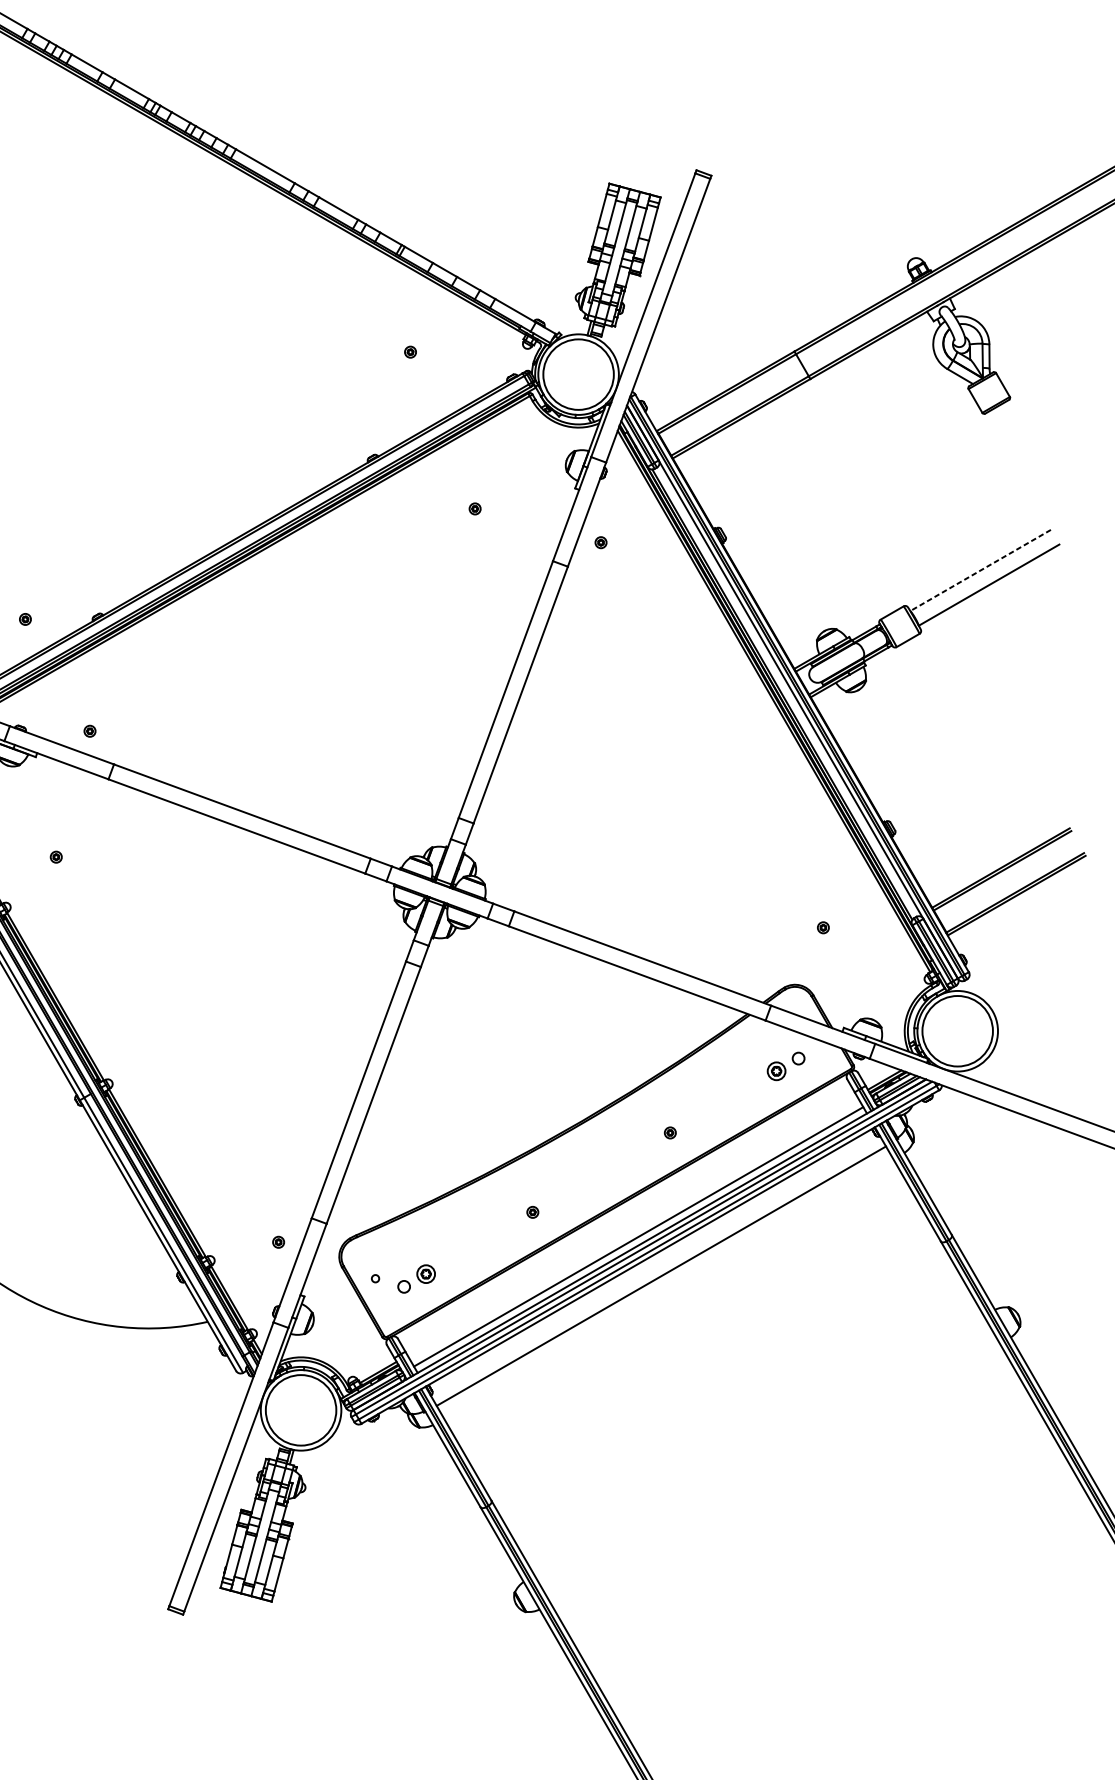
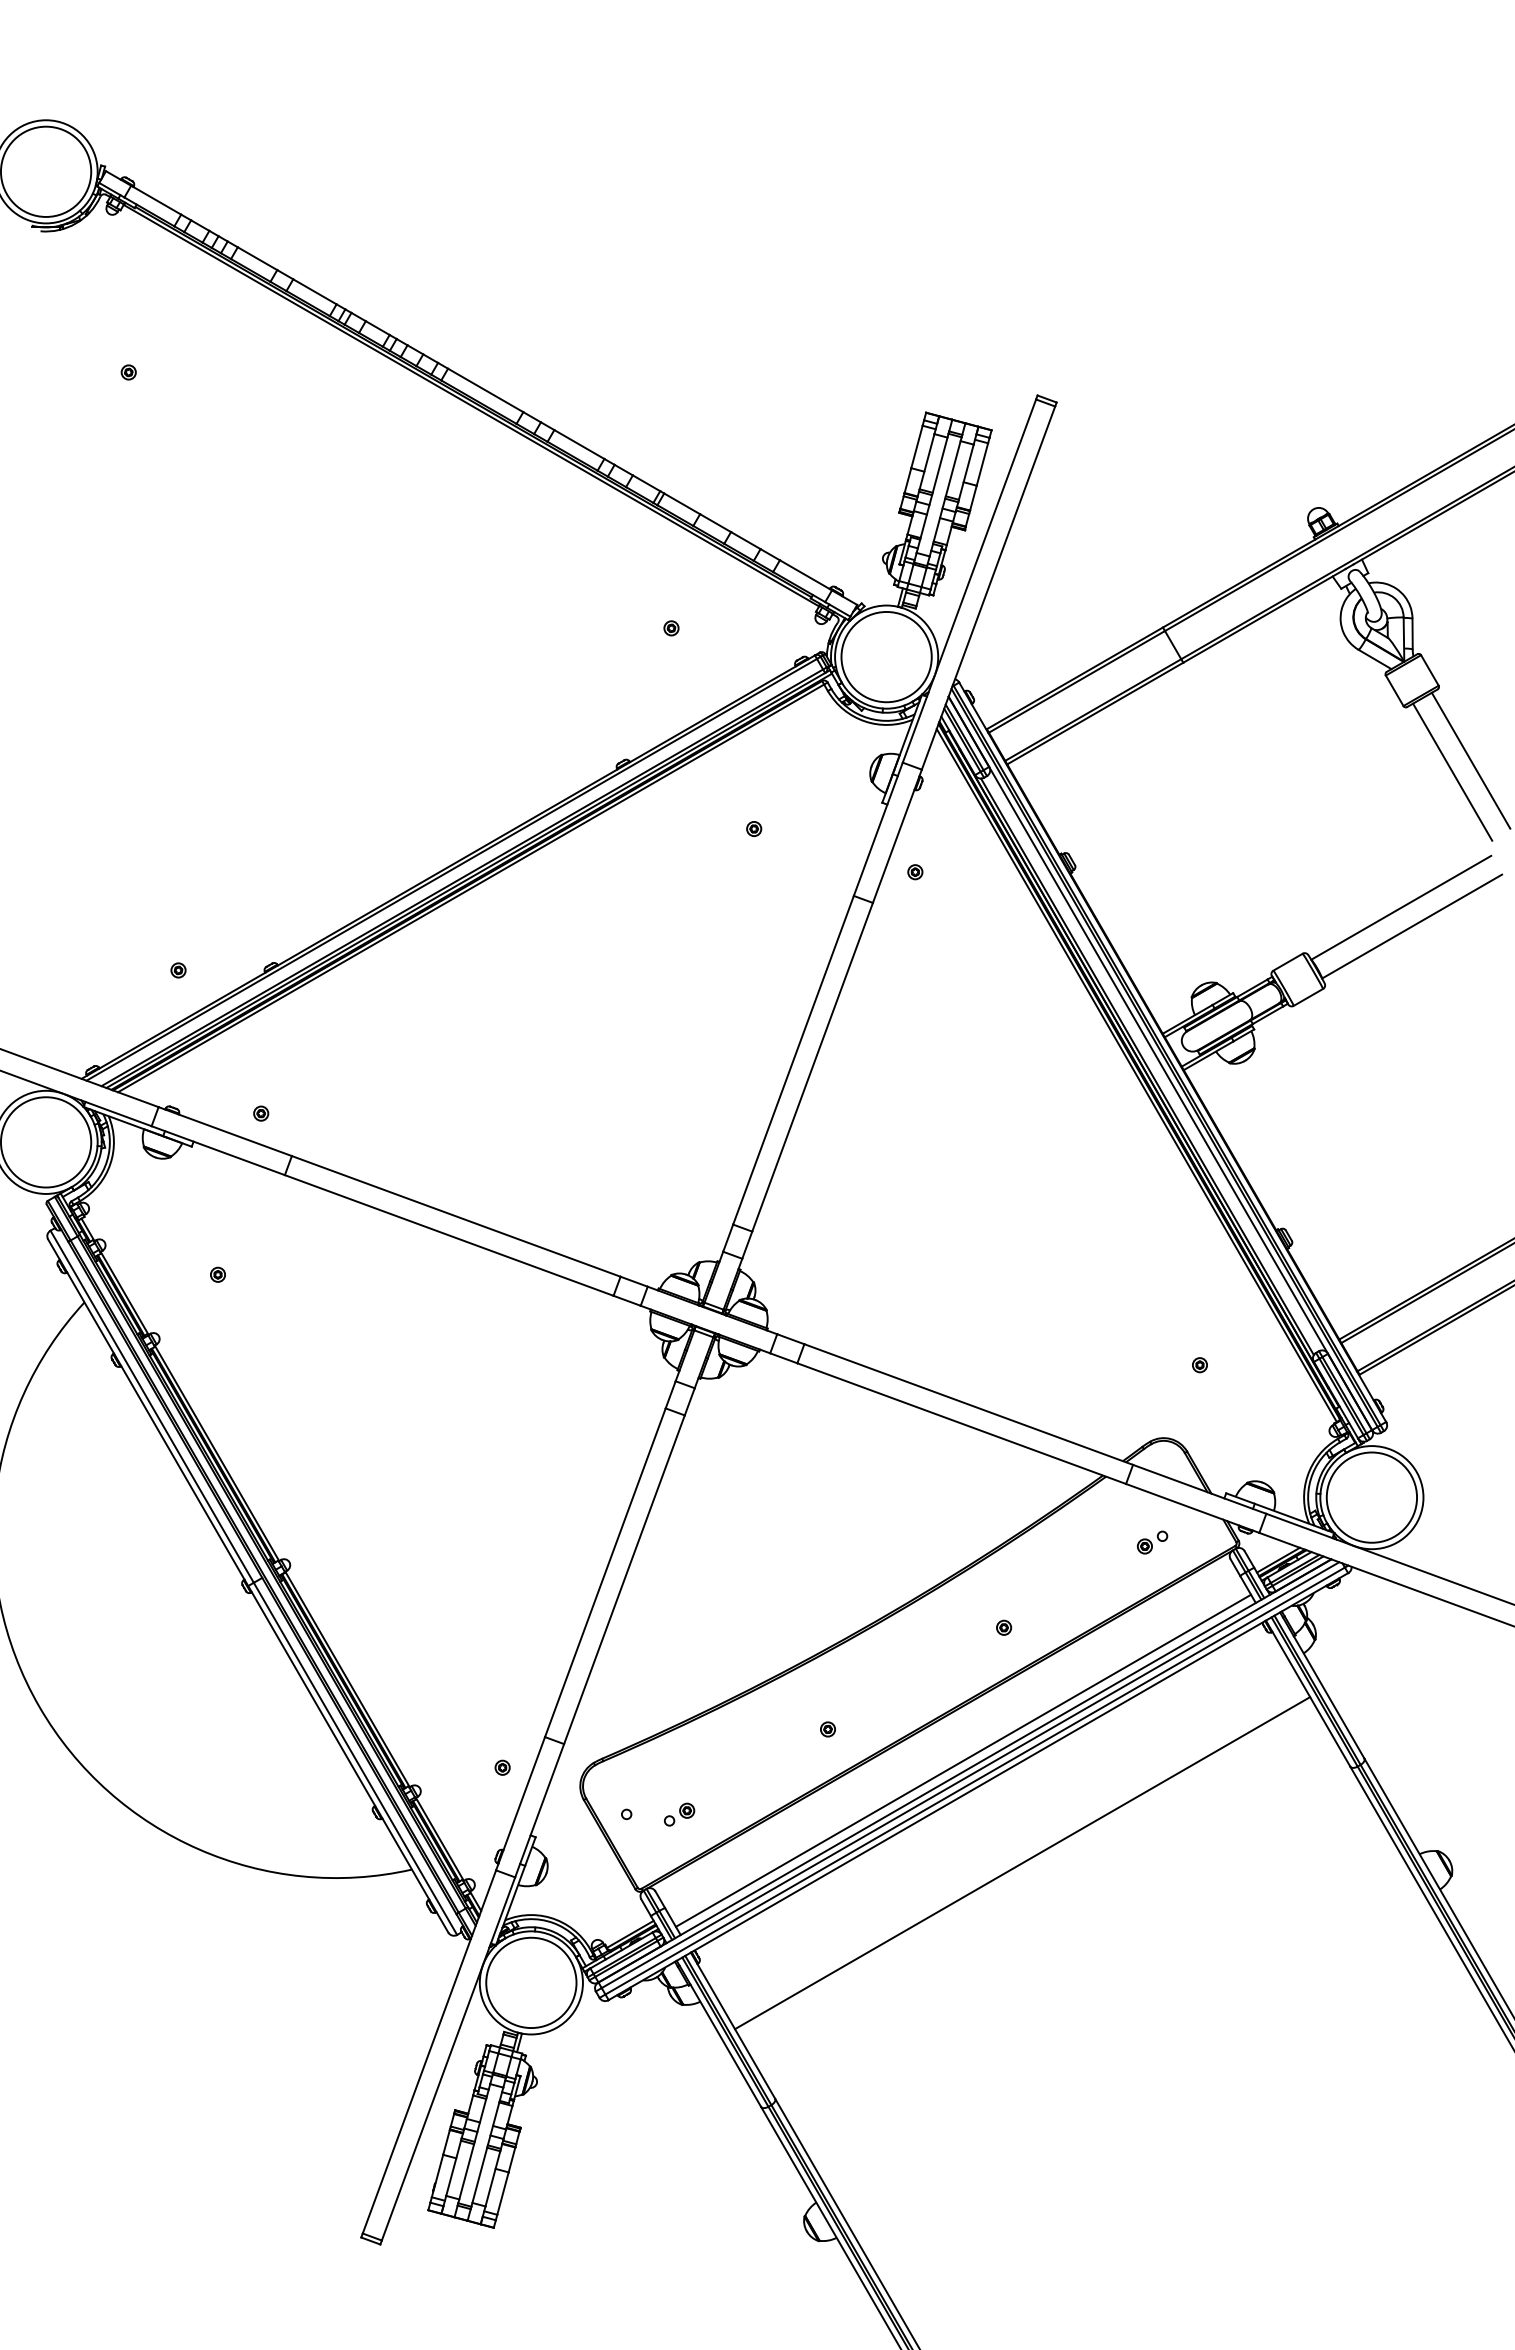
line: (1034, 455) -> (1470, 760), added
line: (1020, 464) -> (1452, 771), added
line: (980, 570) -> (1401, 907), dashed -> solid
part: (786, 1066) -> (1152, 1542), size x0.62
line: (661, 1276) -> (1022, 1863), moved
part: (416, 1278) -> (679, 1814), size x0.62

